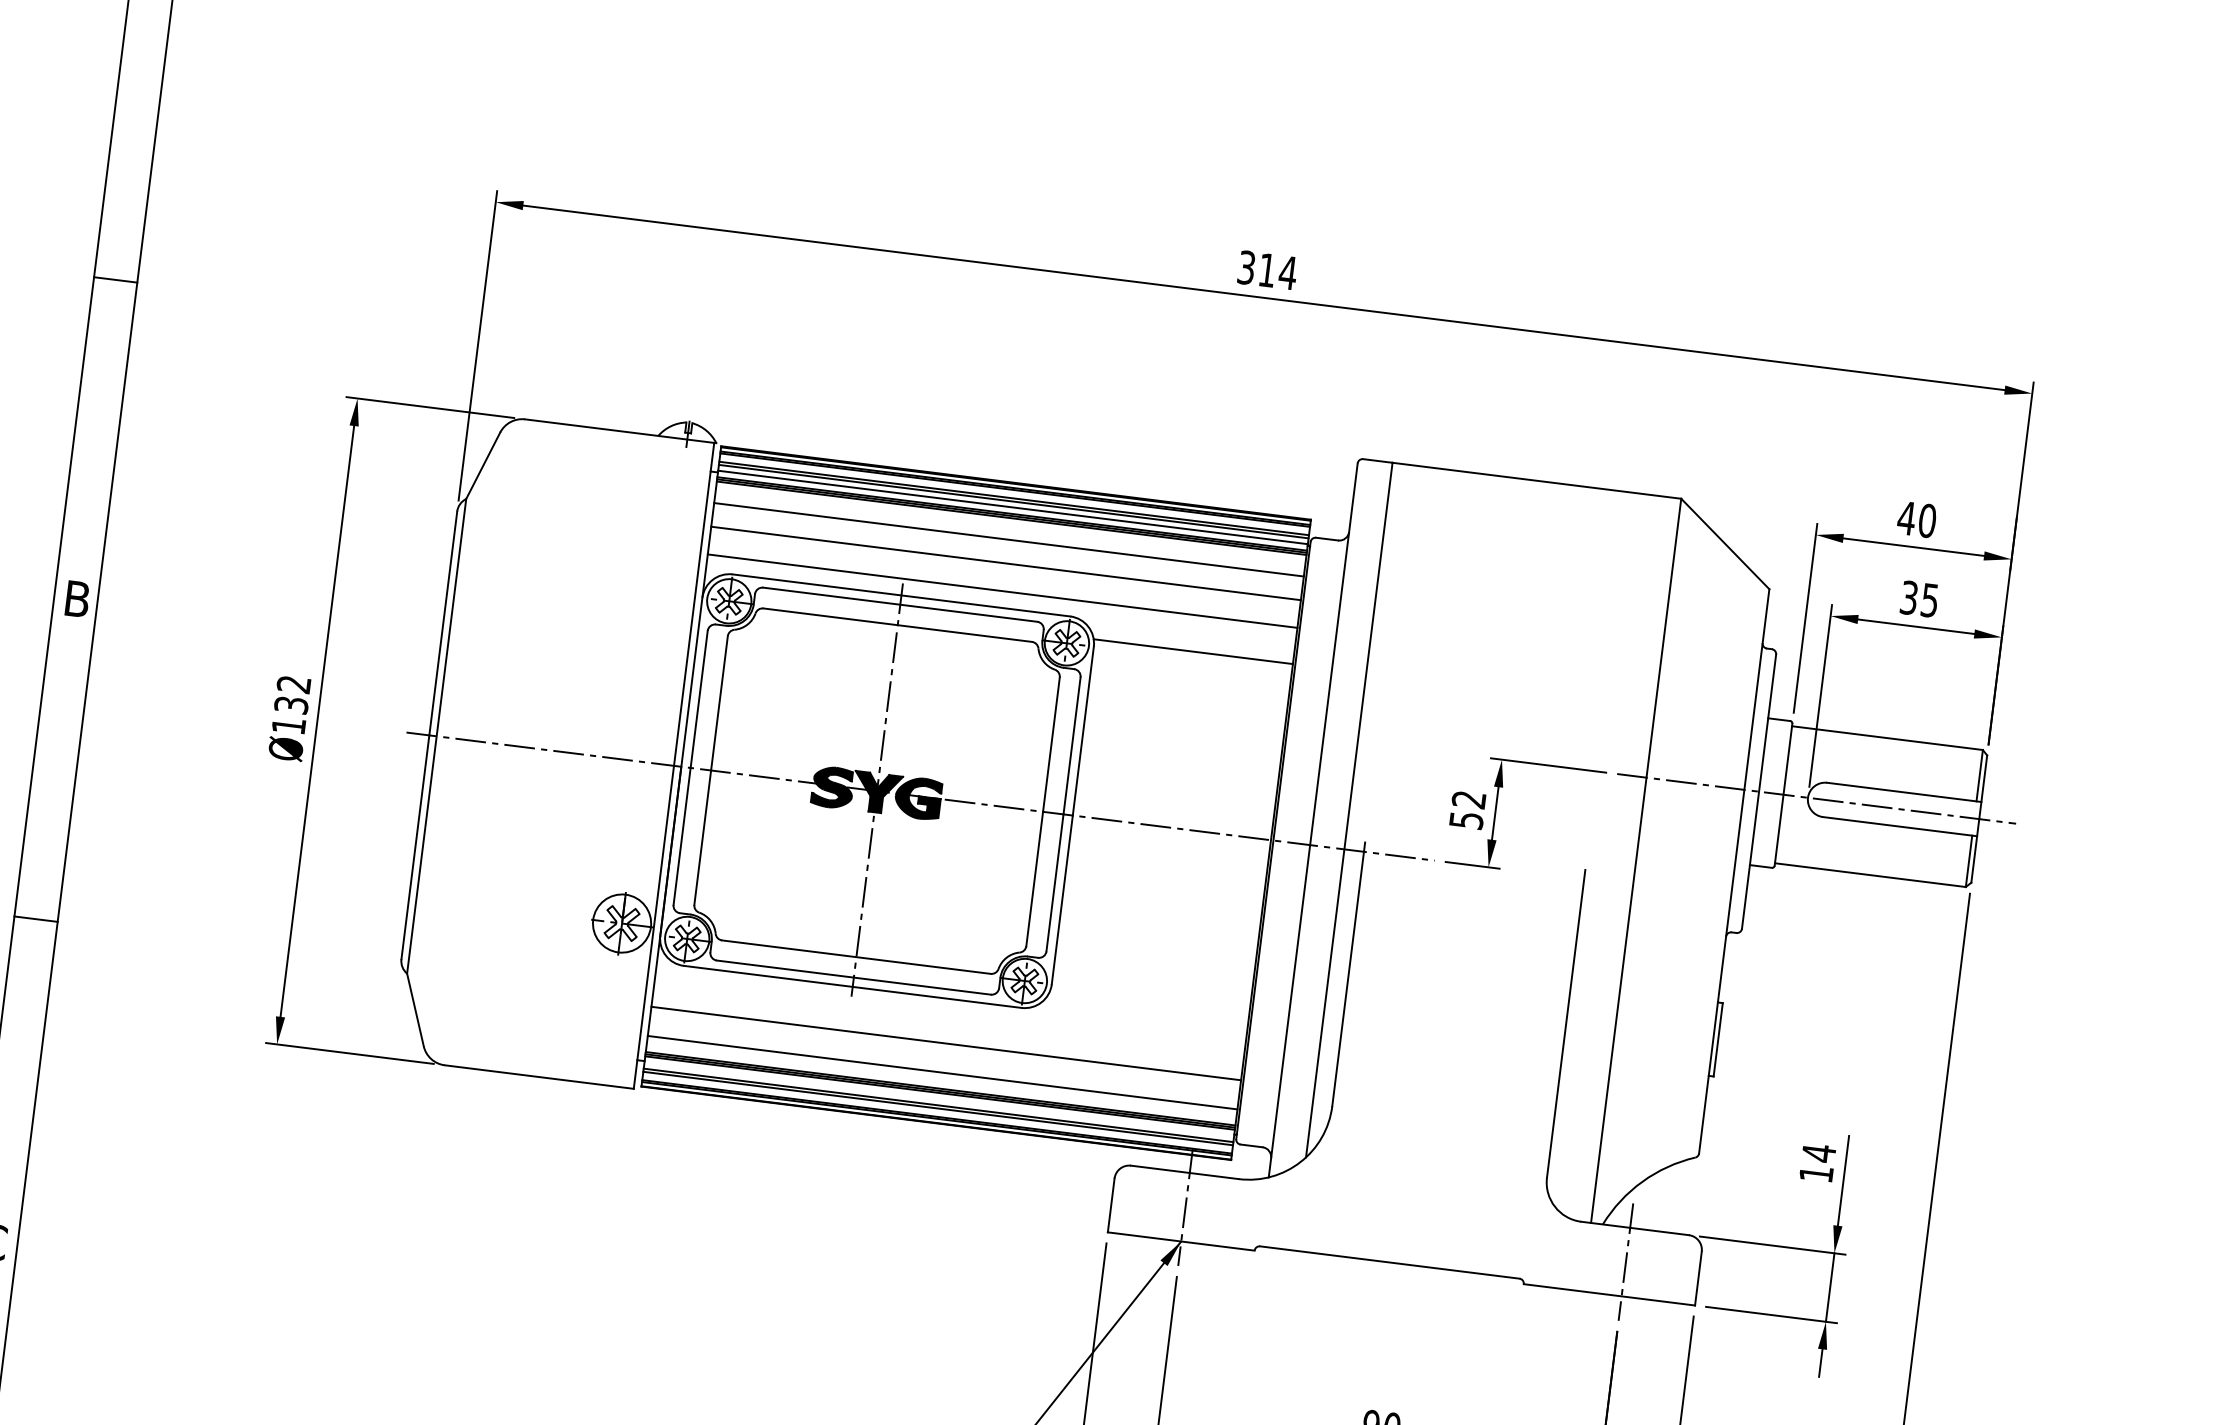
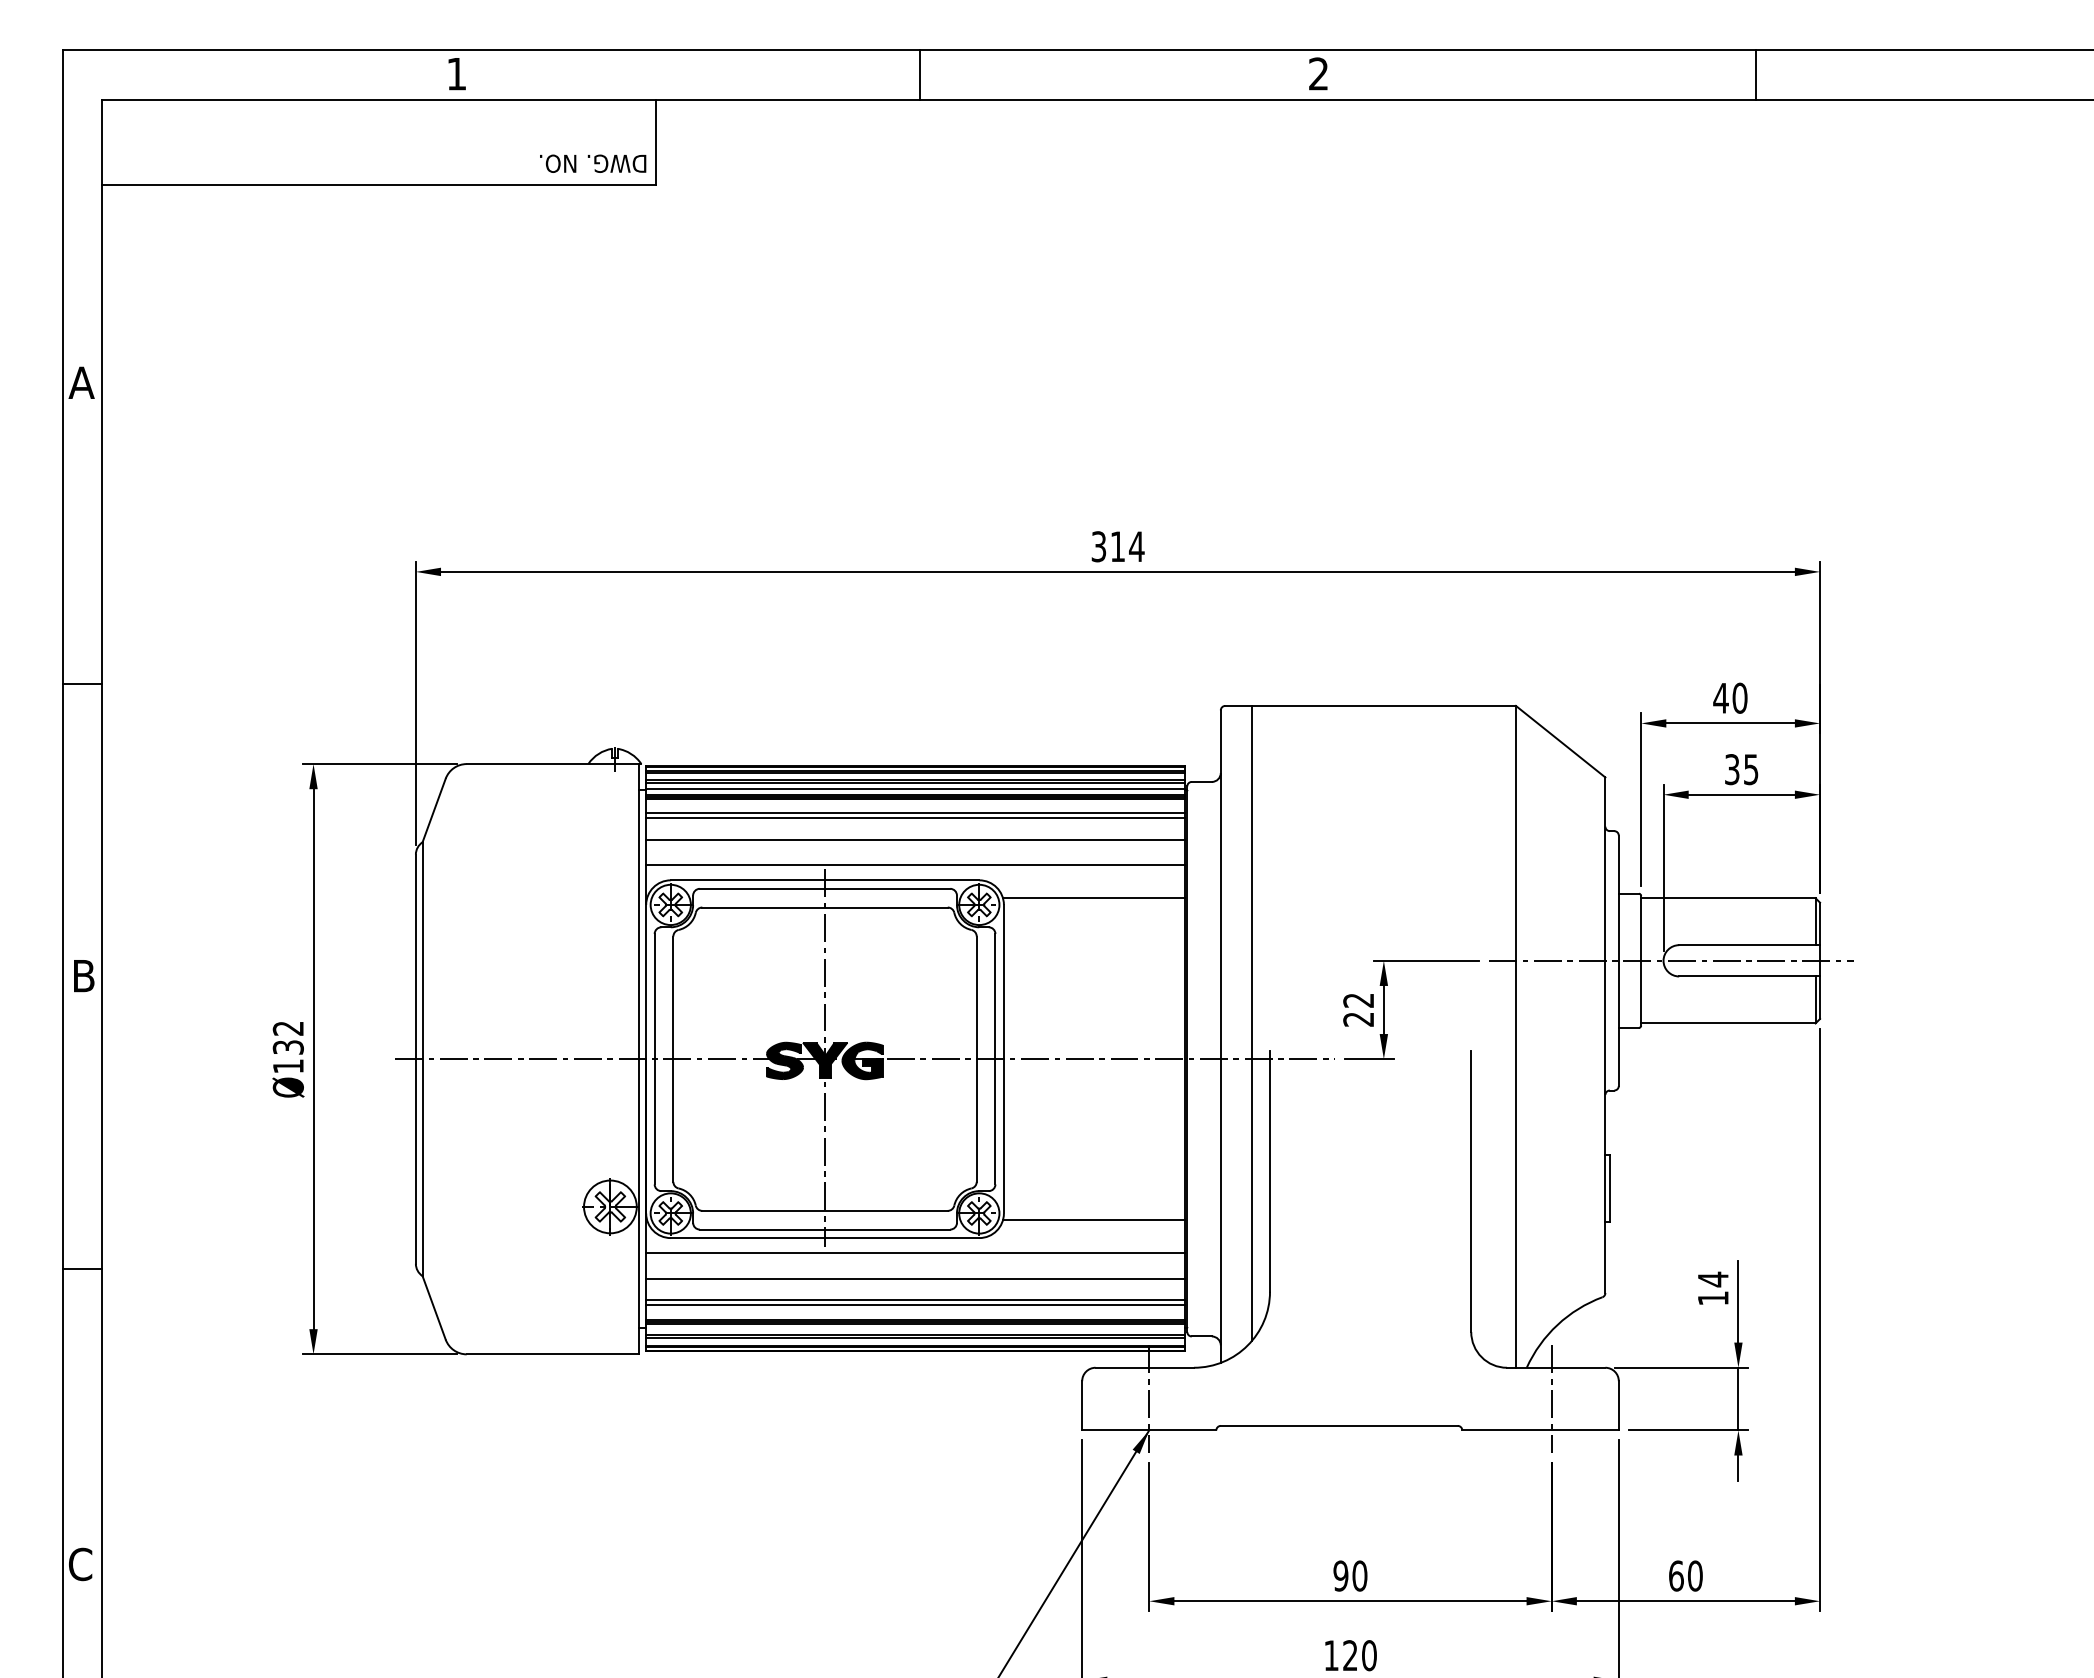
line: (1009, 534) -> (915, 813), added
text: (1466, 820) -> (1358, 1019), 52 -> 22
line: (1149, 1004) -> (1094, 1220), added
line: (949, 1016) -> (915, 1253), added
line: (943, 1067) -> (915, 1300), added

